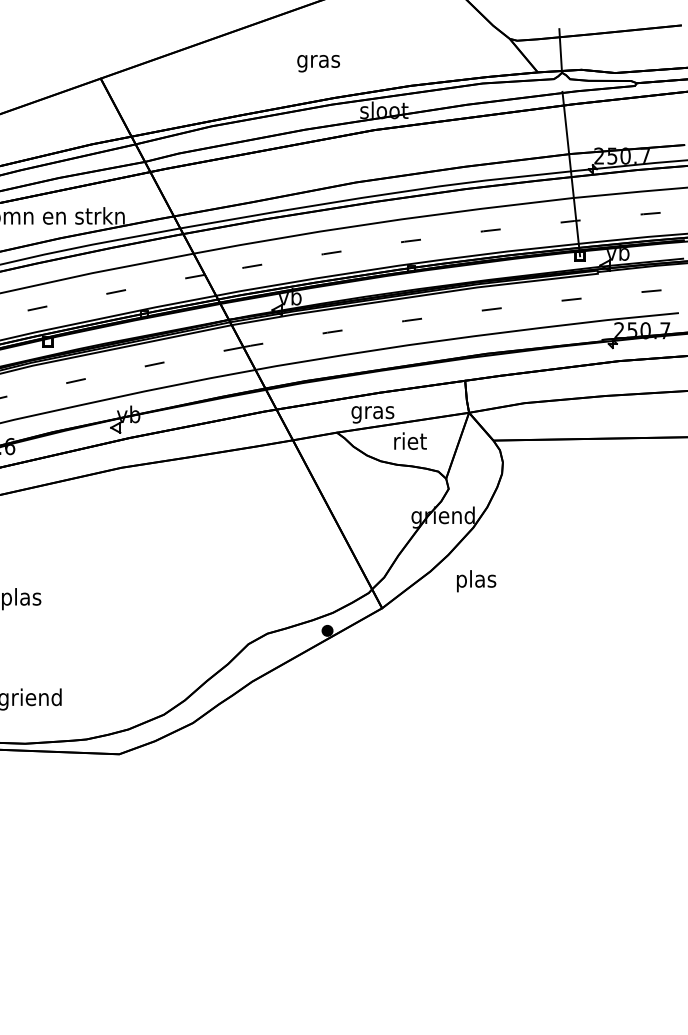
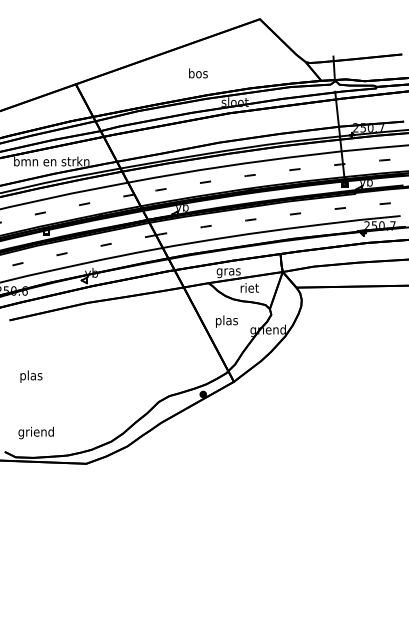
text: (319, 61) -> (198, 74), gras -> bos
text: (475, 581) -> (226, 321), moved

